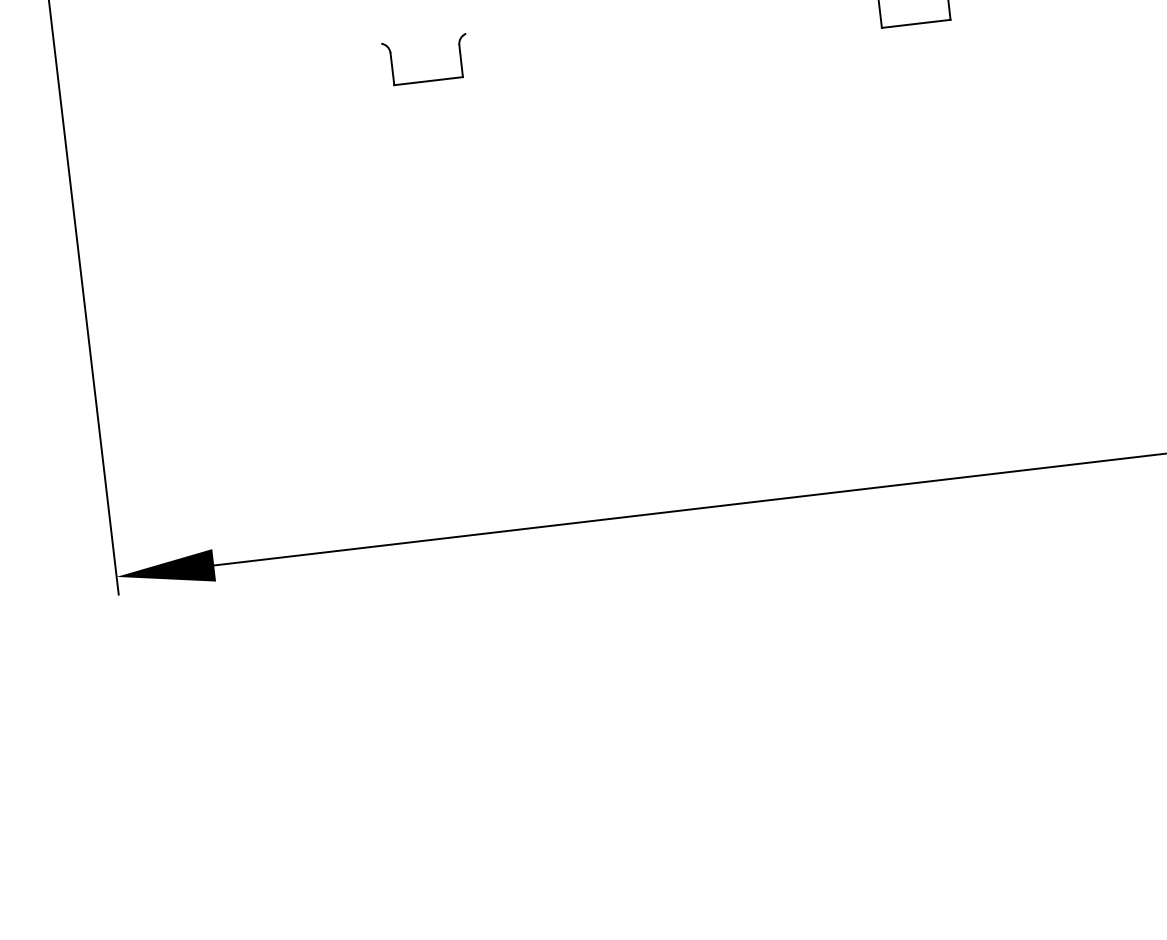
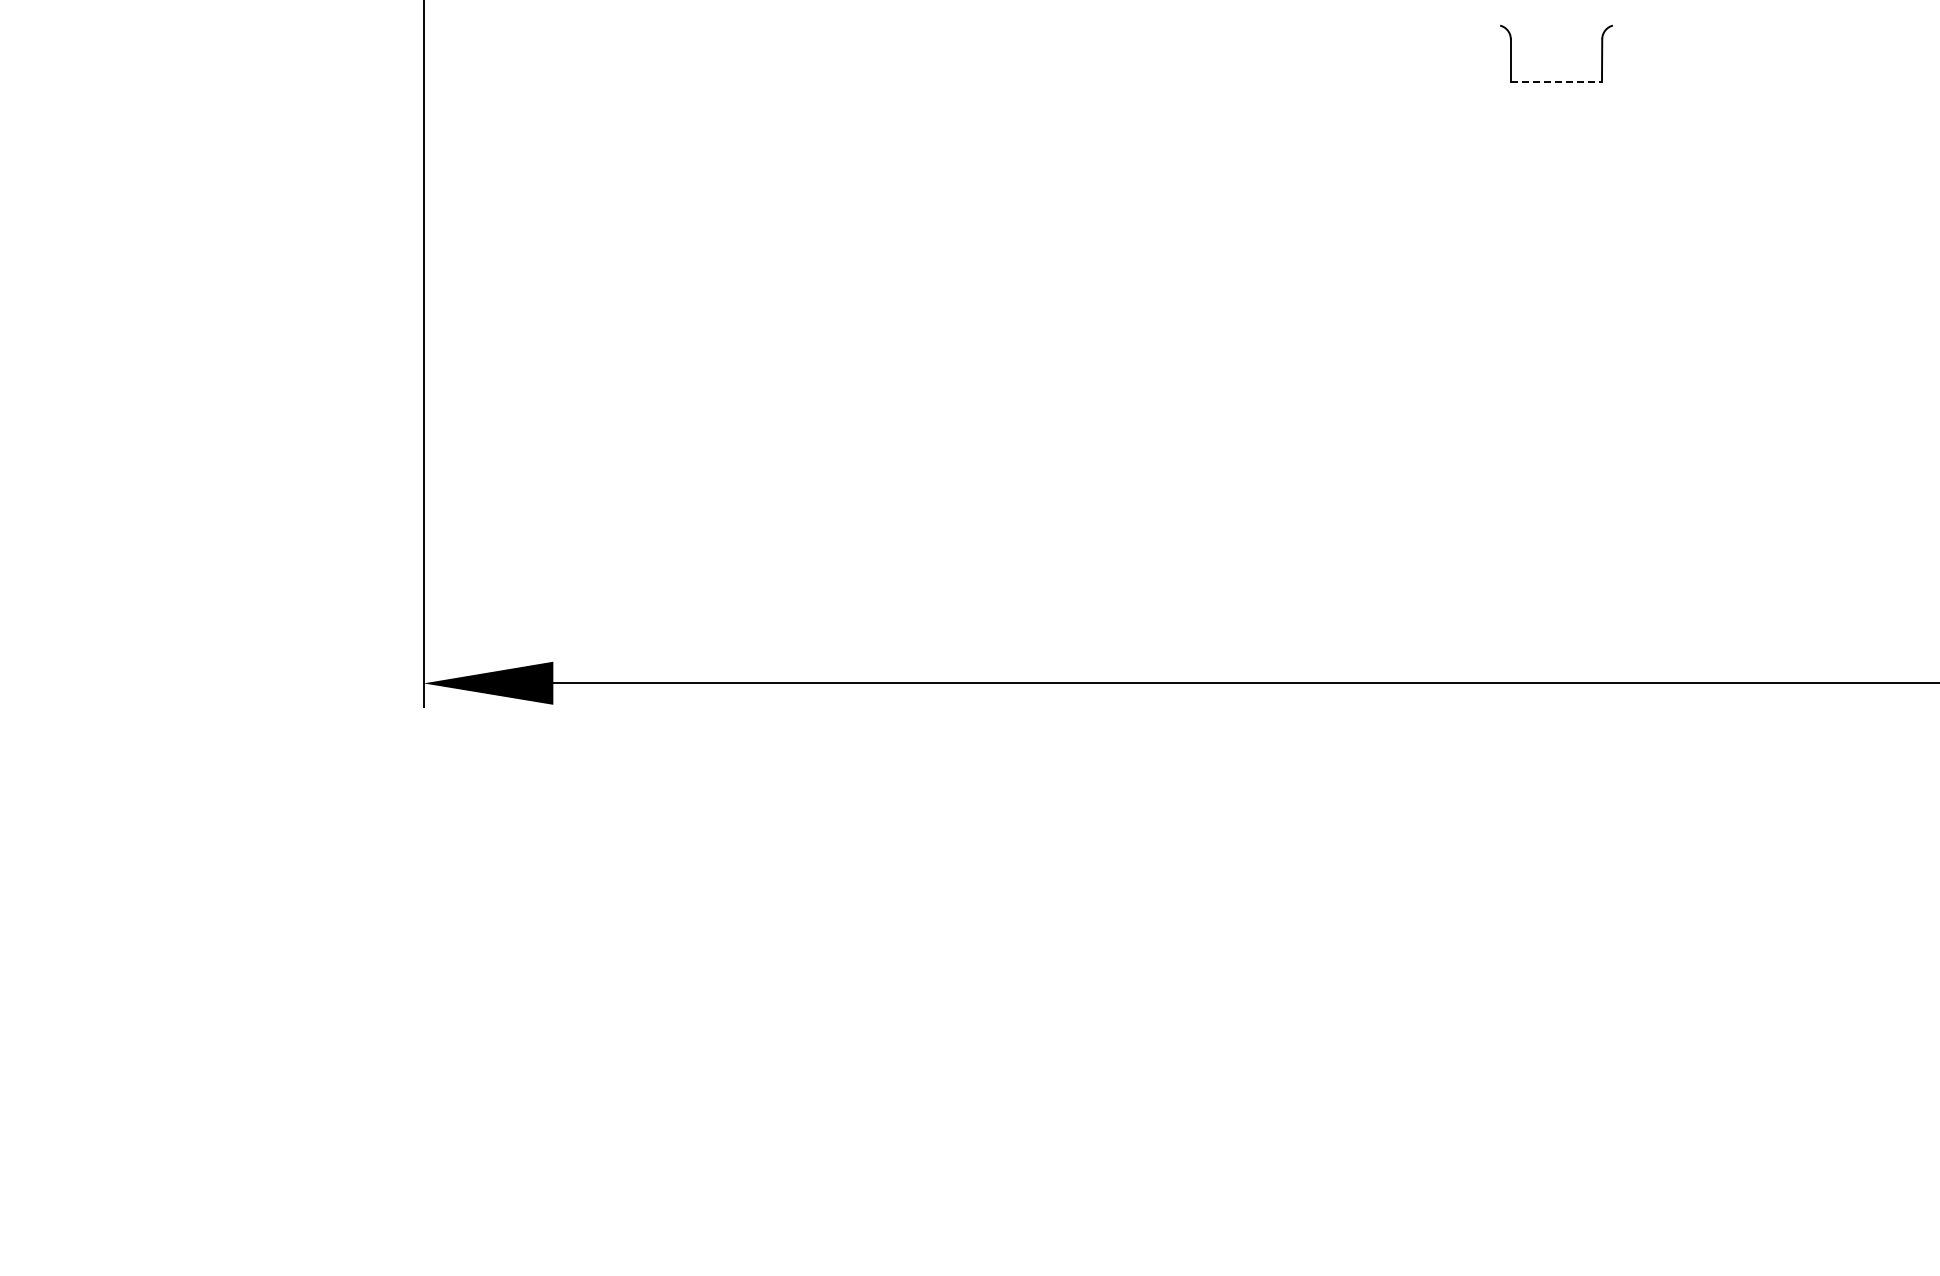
line: (916, 23) -> (1556, 81), solid -> dashed
part: (428, 80) -> (908, 81), removed

